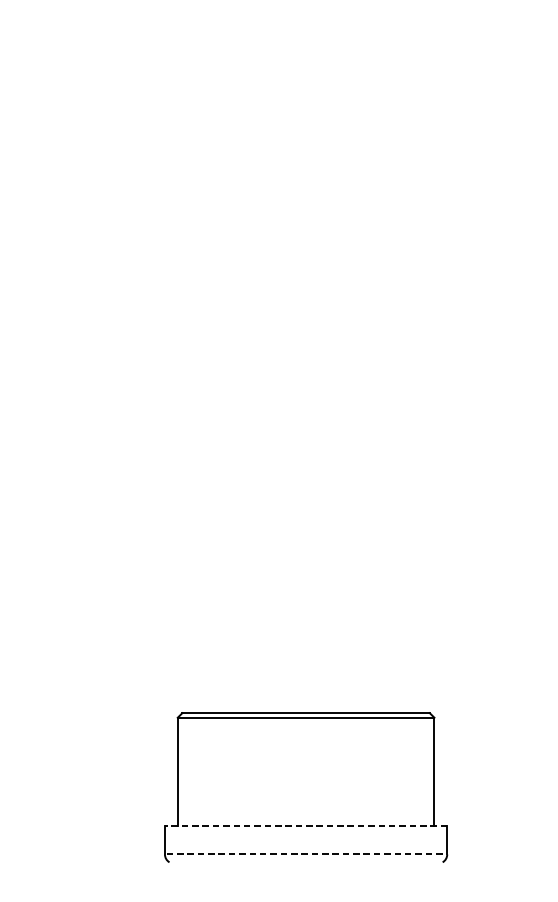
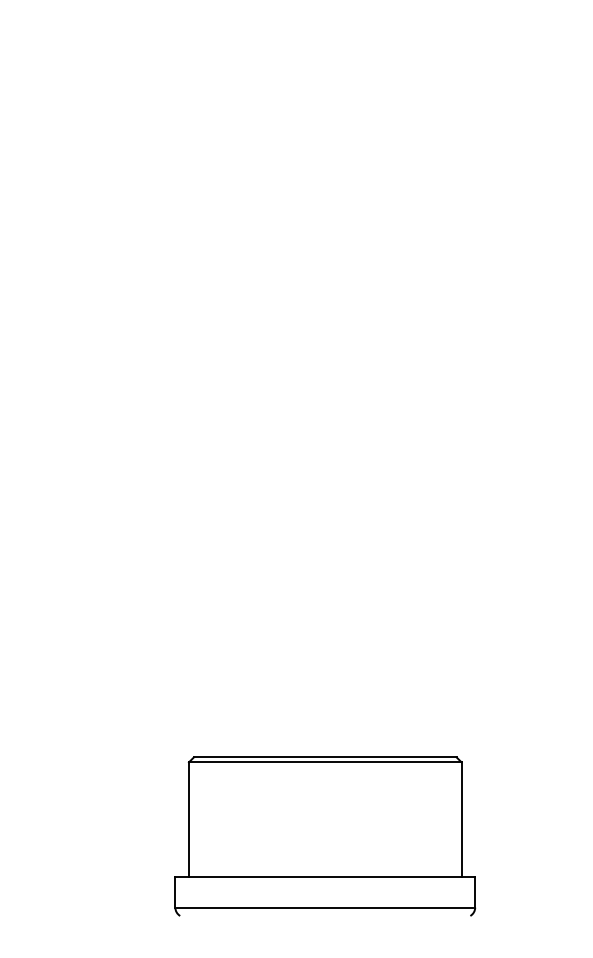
line: (306, 826) -> (325, 877), dashed -> solid
line: (306, 854) -> (325, 907), dashed -> solid

